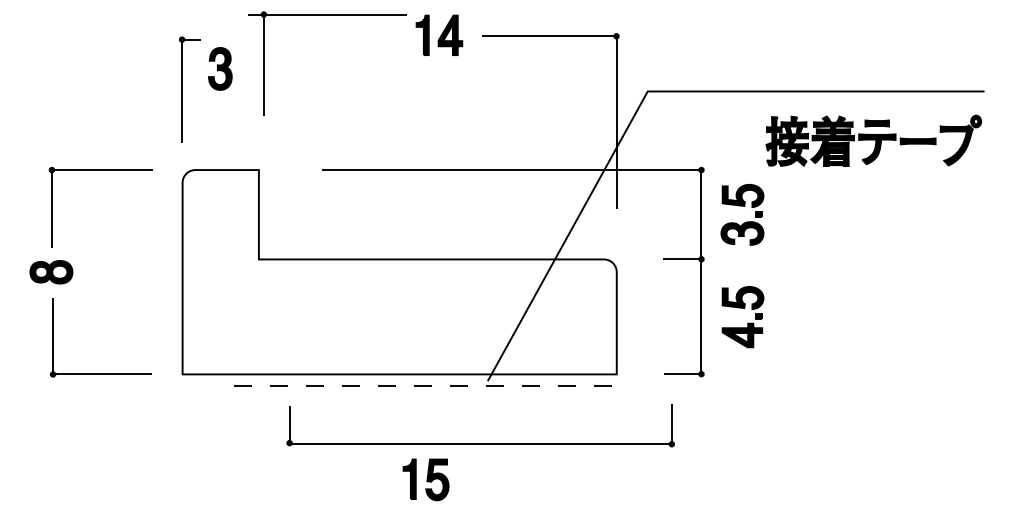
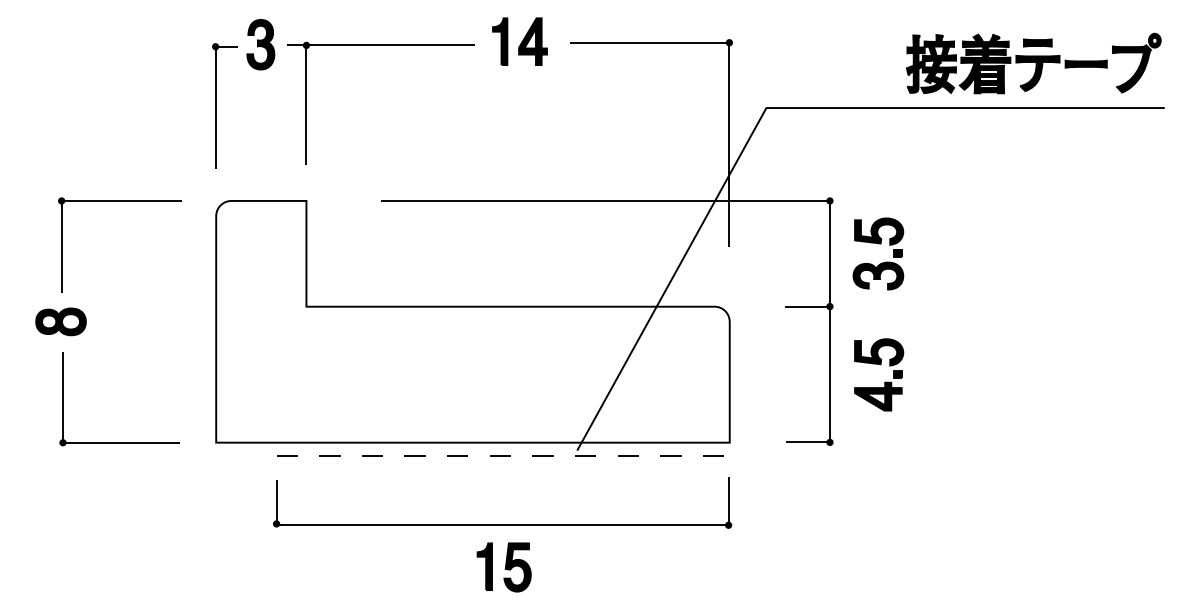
part: (327, 15) -> (381, 46), moved
part: (220, 68) -> (261, 44), moved
part: (873, 140) -> (1033, 63), moved
part: (480, 443) -> (502, 524), moved

